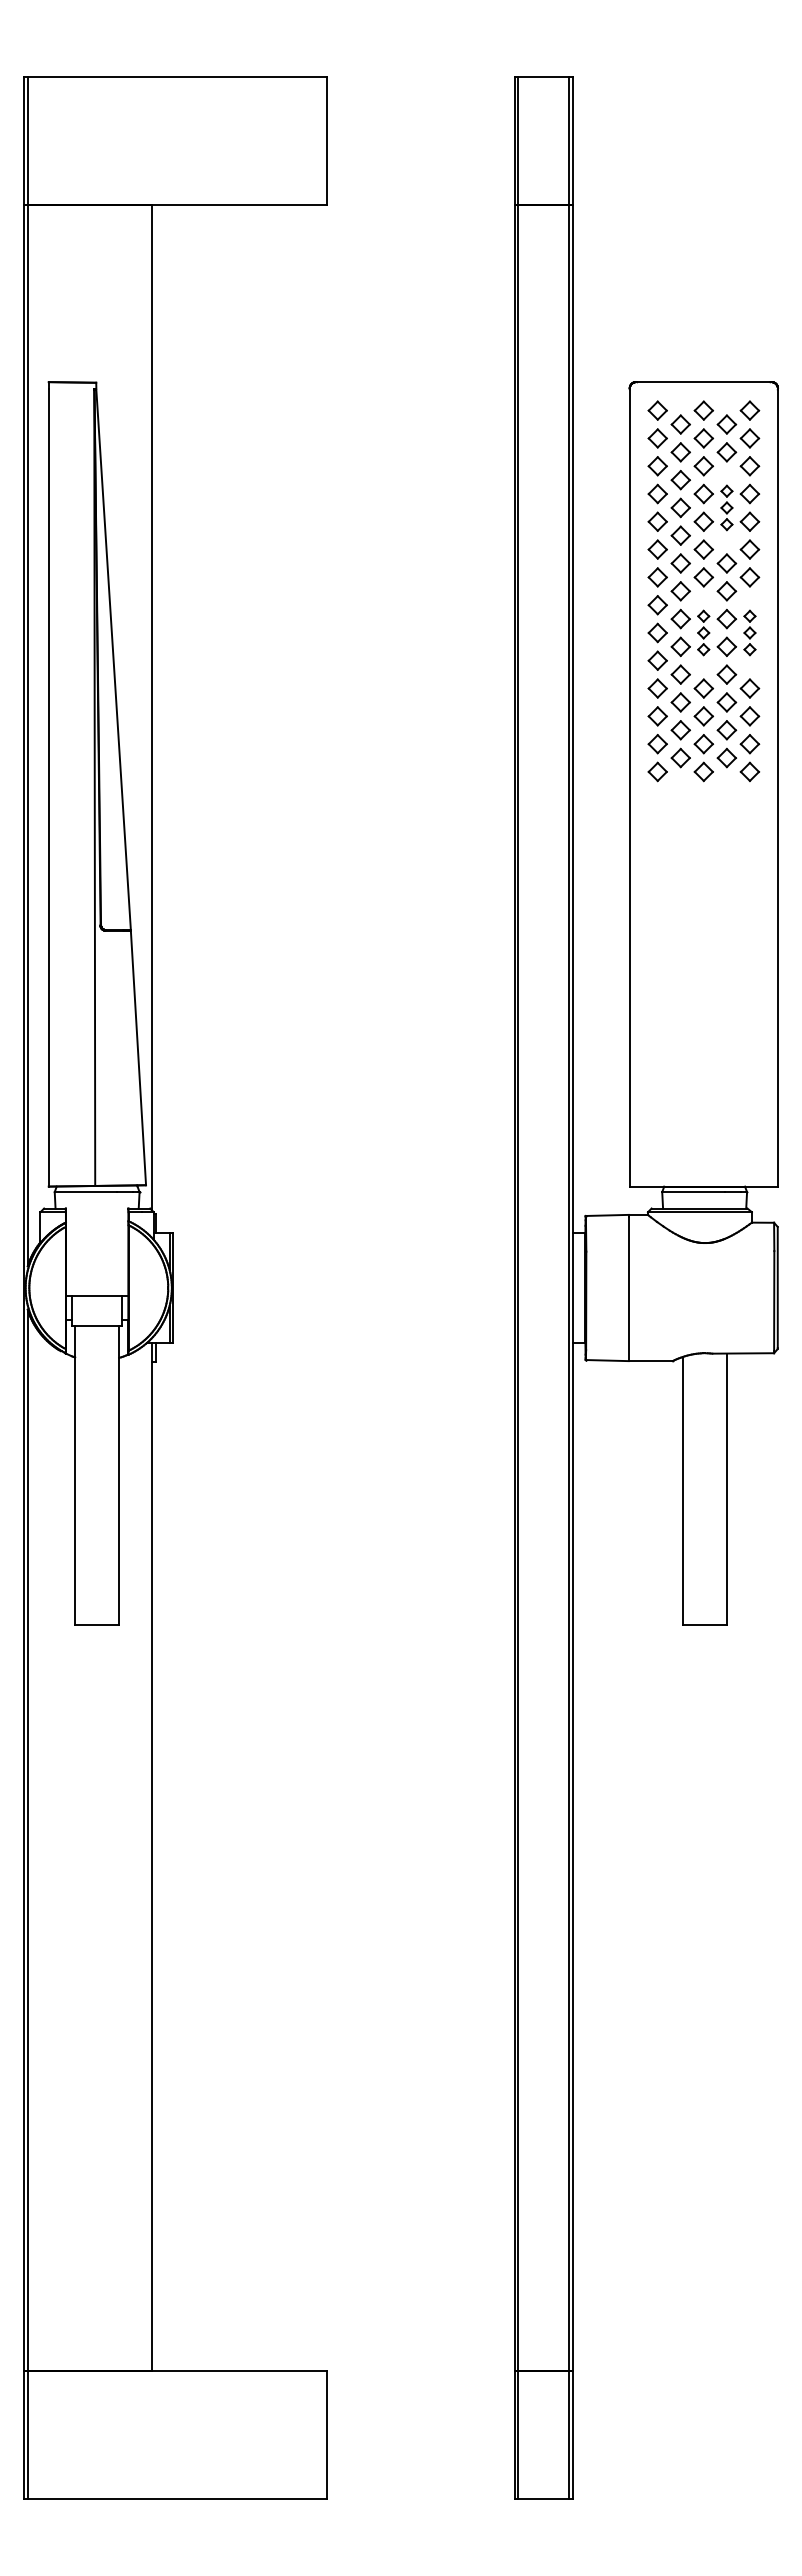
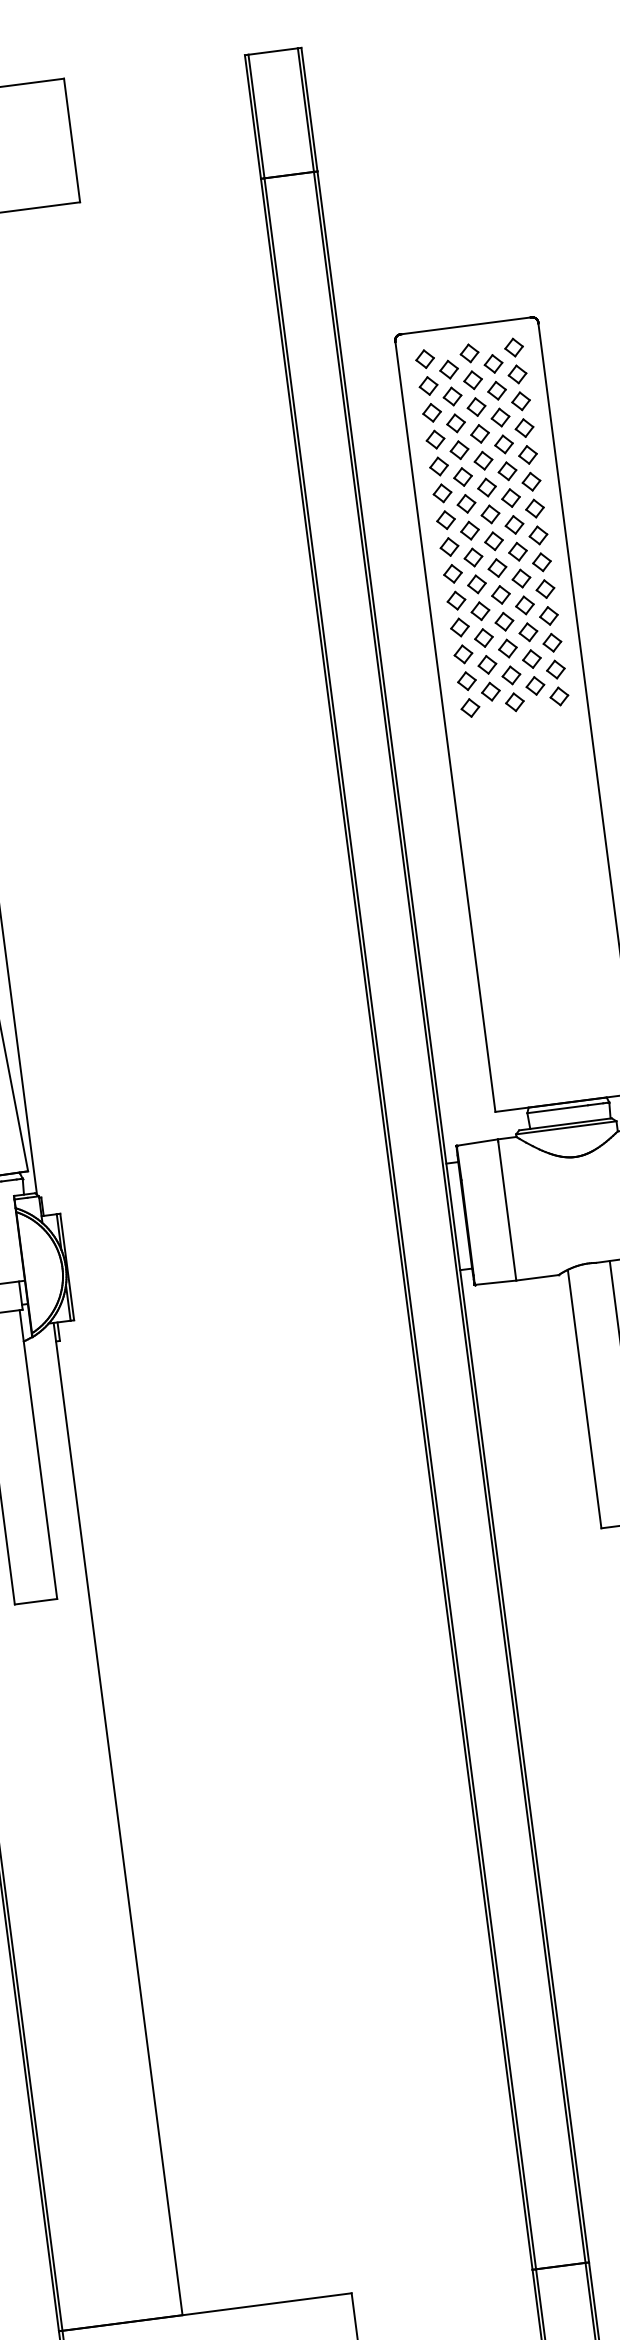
part: (726, 507) -> (503, 444), size x1.67
part: (703, 632) -> (497, 567), size x1.67
part: (749, 632) -> (541, 561), size x1.67

